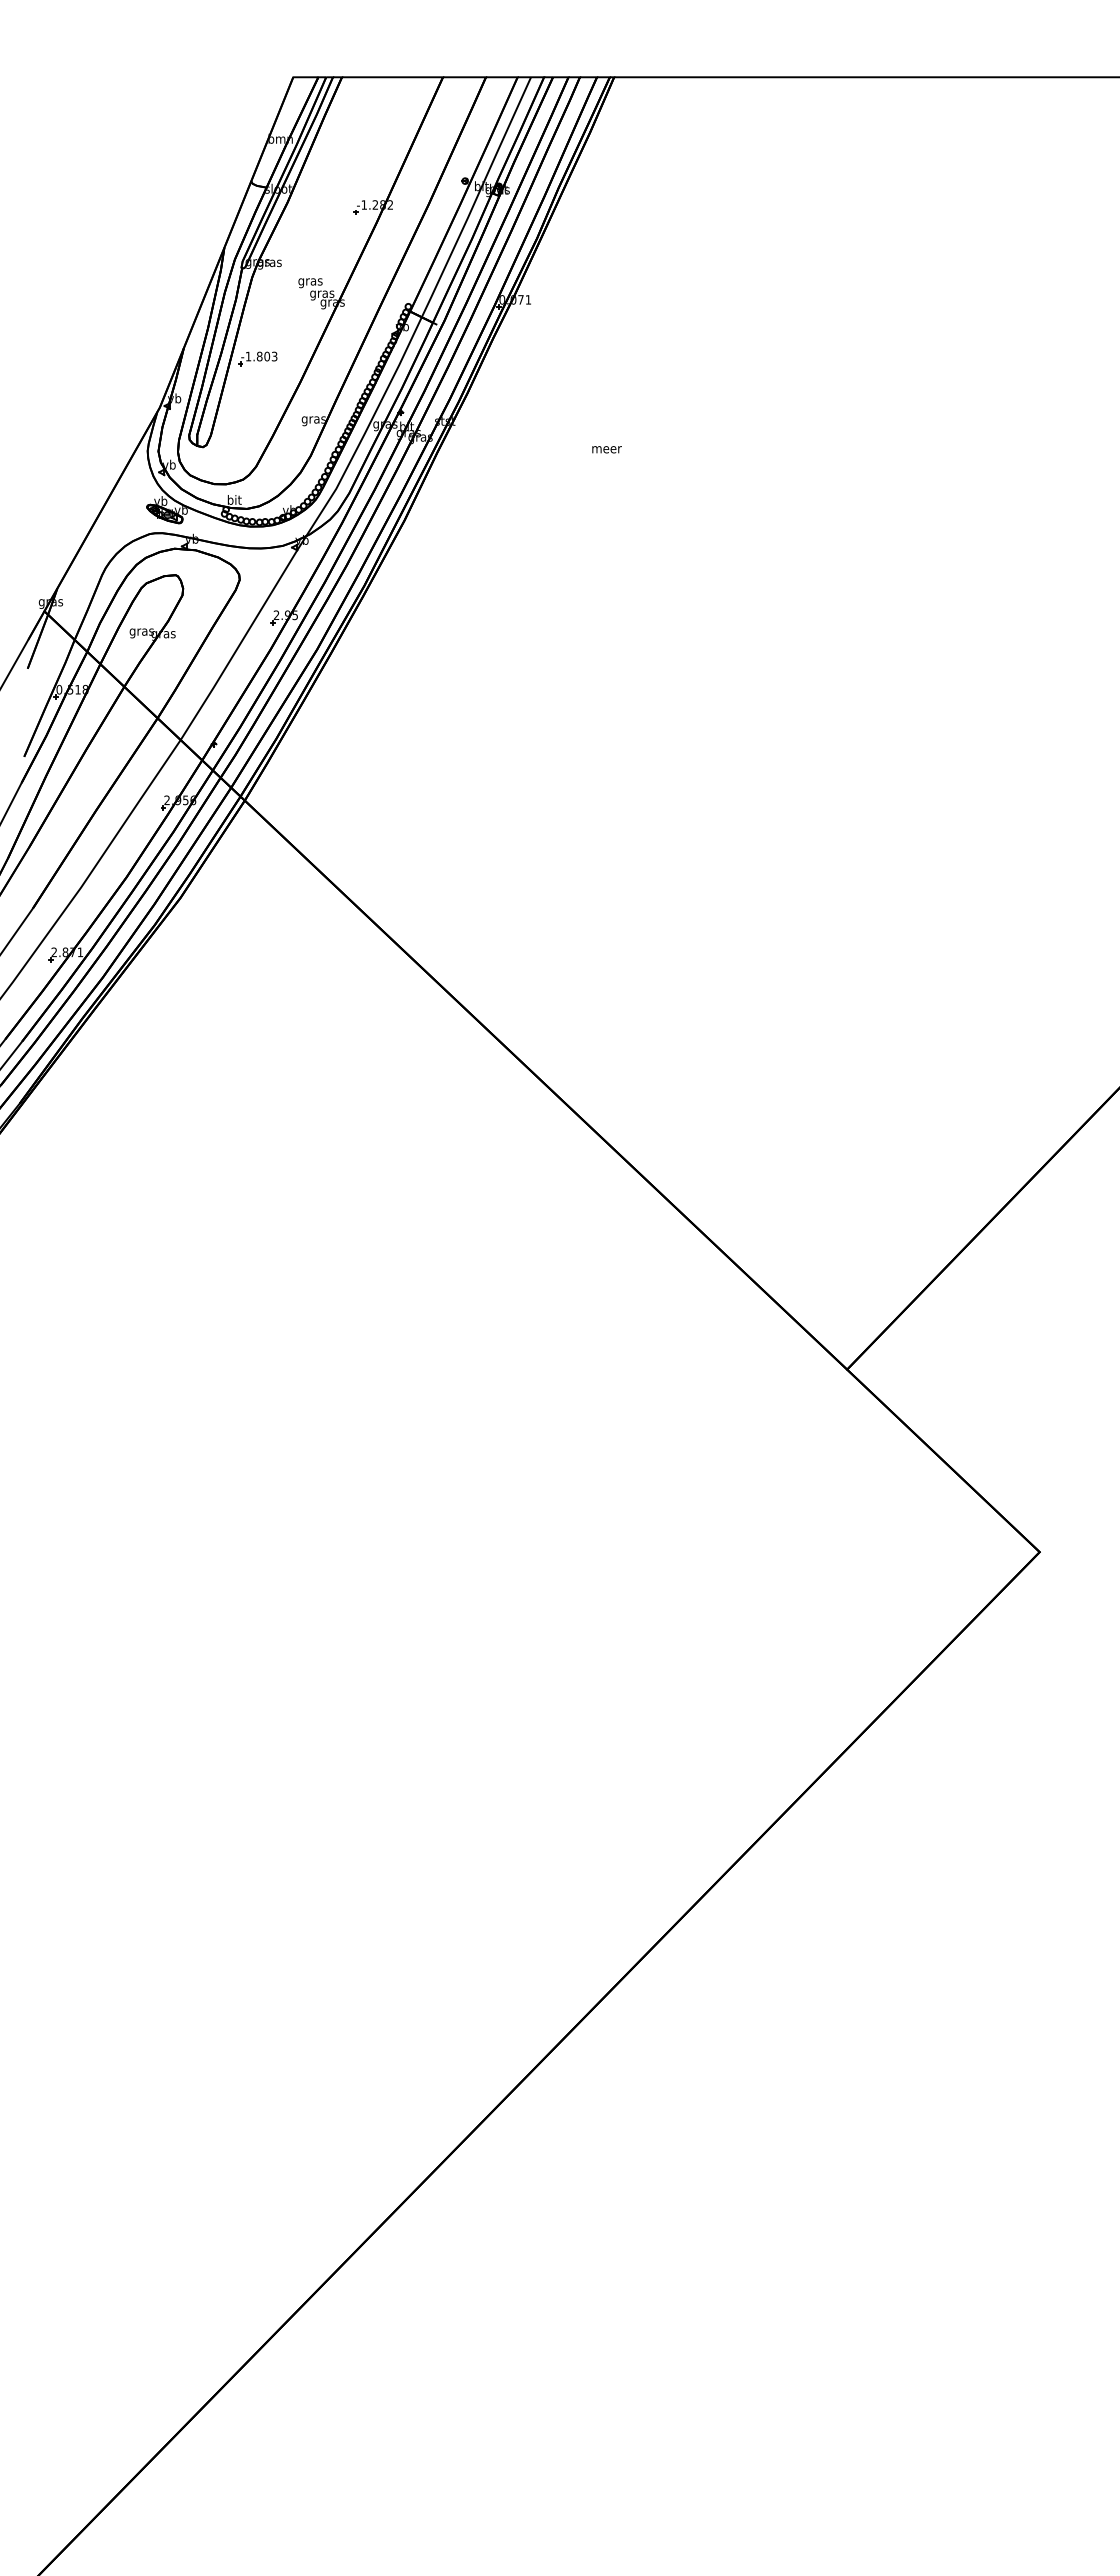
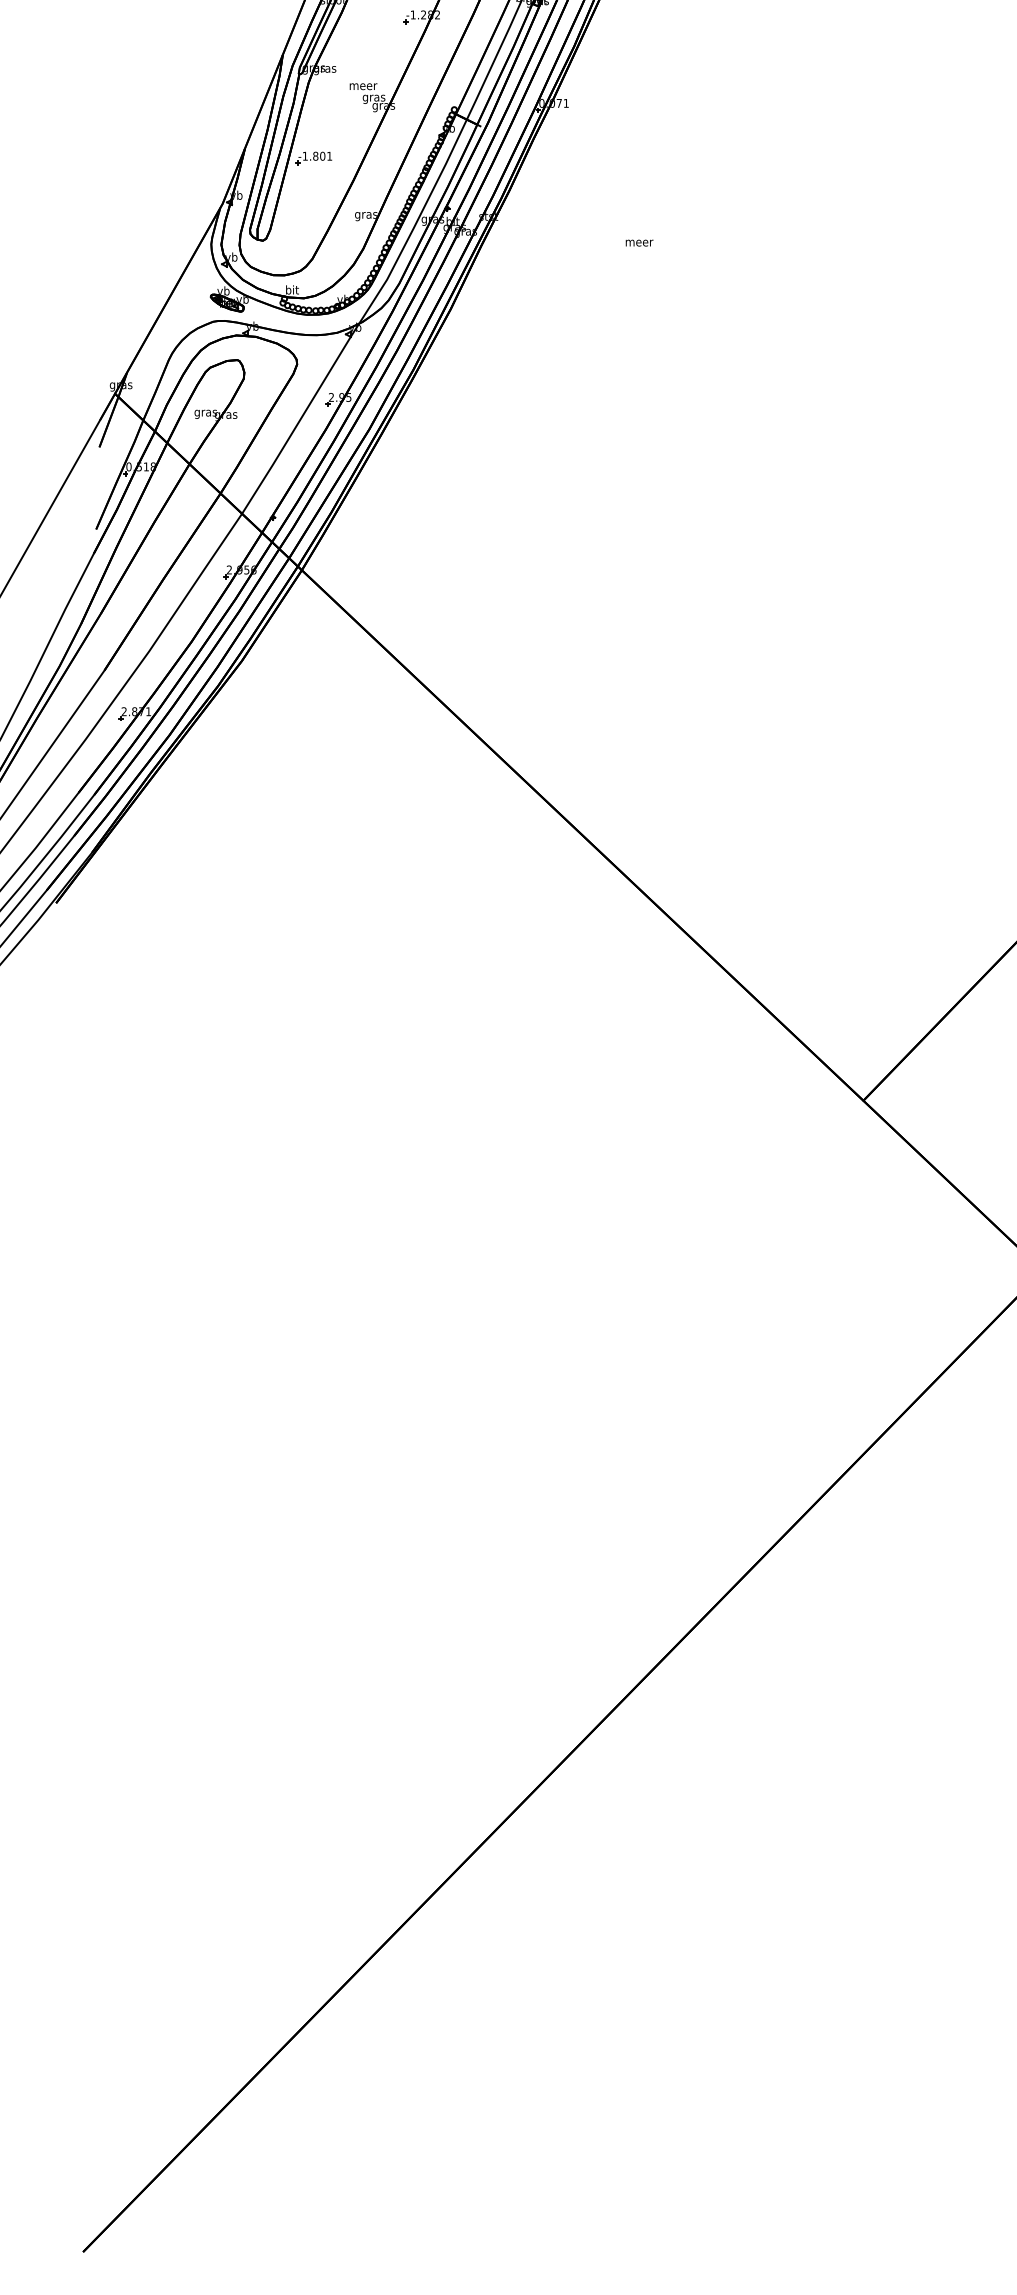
text: (310, 283) -> (363, 88), gras -> meer
text: (274, 356) -> (329, 156), -1.803 -> -1.801

